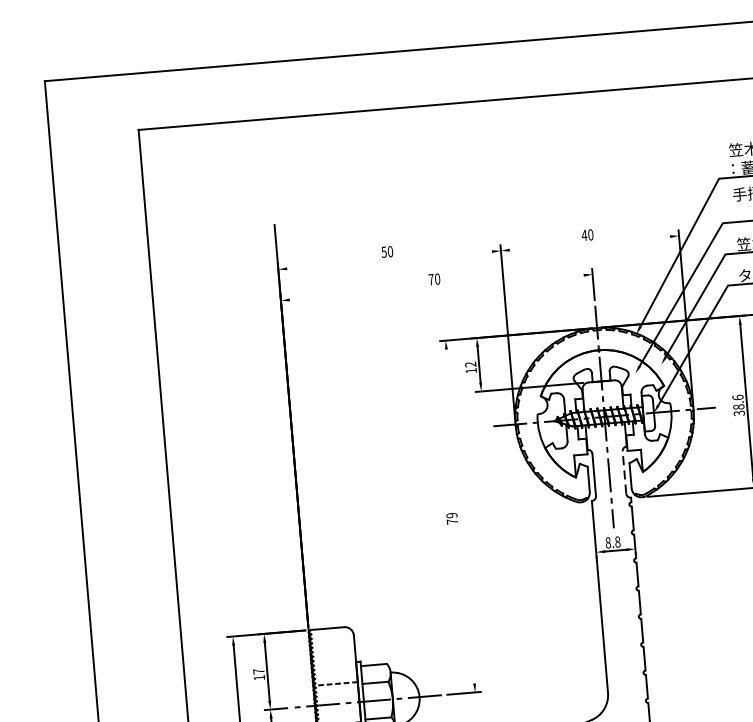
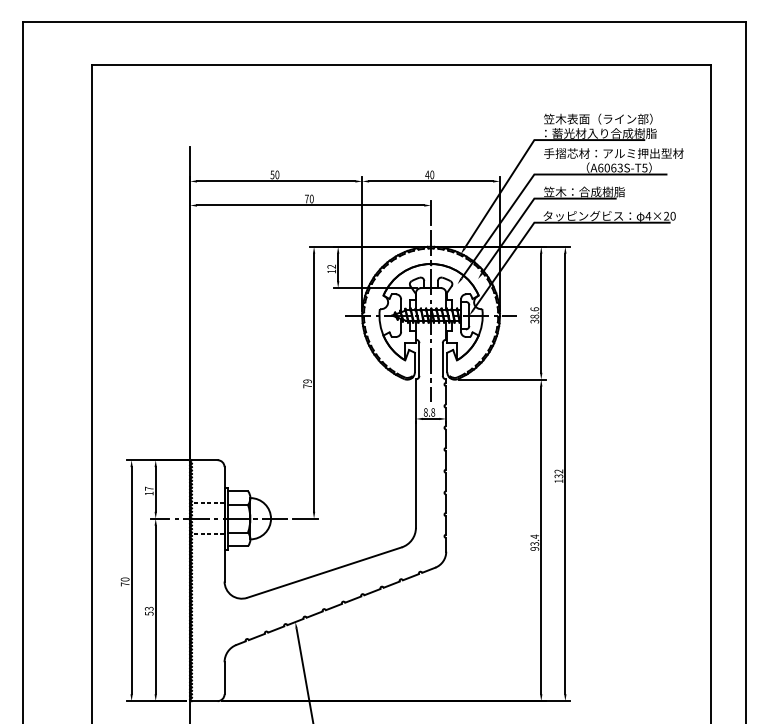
line: (590, 243) -> (431, 181), added
line: (390, 260) -> (276, 181), added
line: (436, 287) -> (310, 205), added
line: (624, 472) -> (442, 359), dashed -> solid
line: (461, 516) -> (314, 382), added

